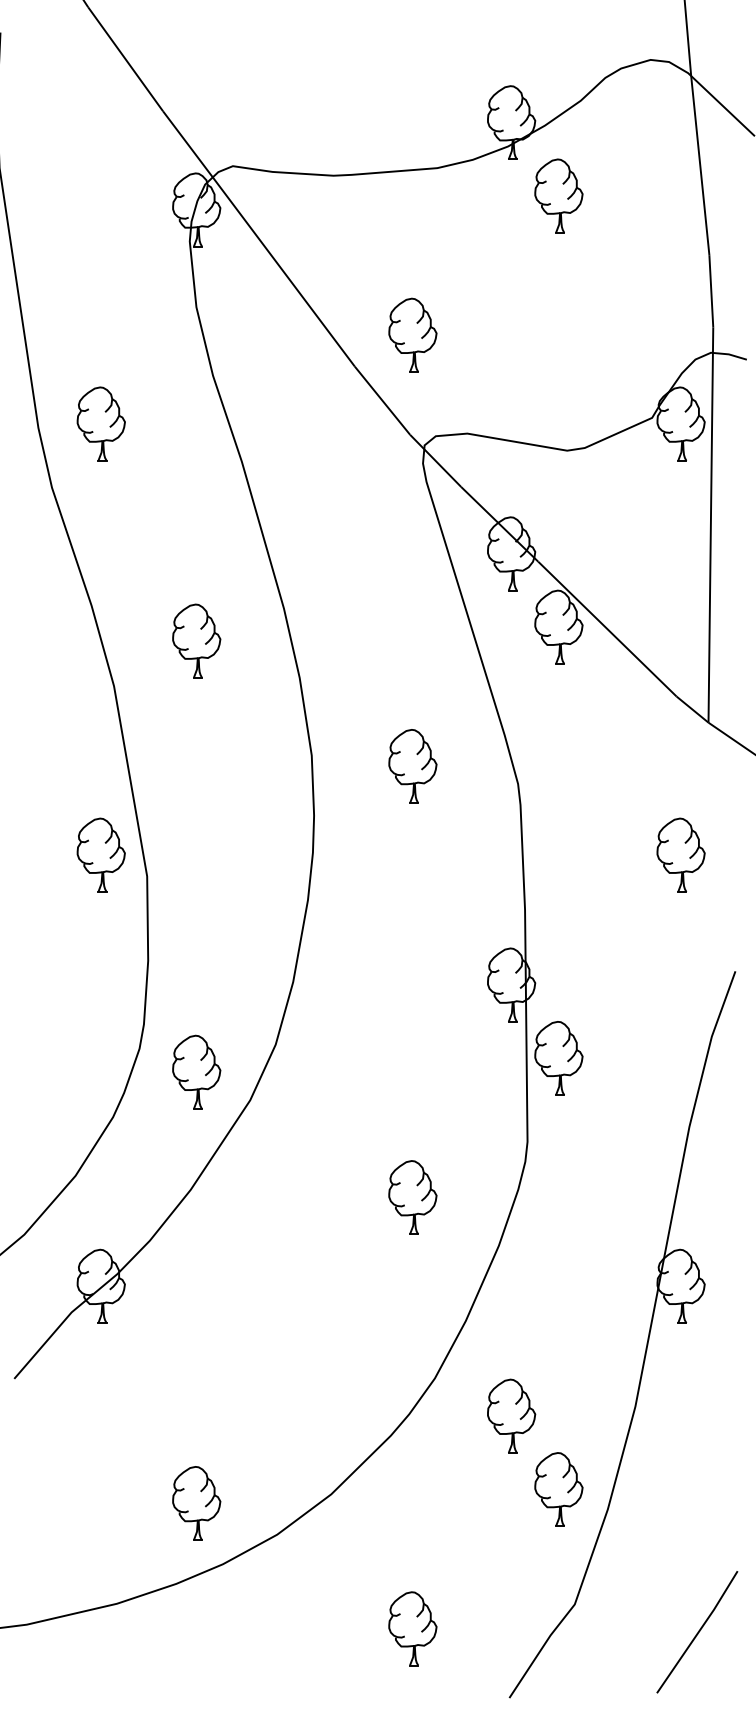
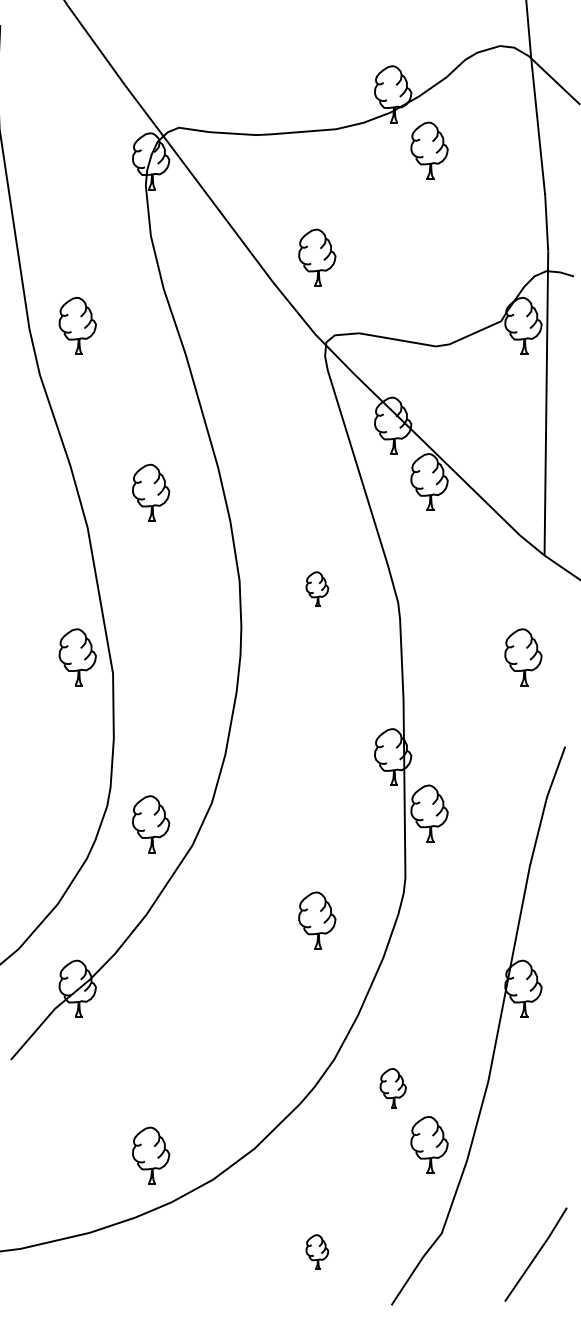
part: (413, 765) -> (317, 588), size x0.6
part: (511, 1416) -> (393, 1088), size x0.7
part: (413, 1628) -> (317, 1251), size x0.6

